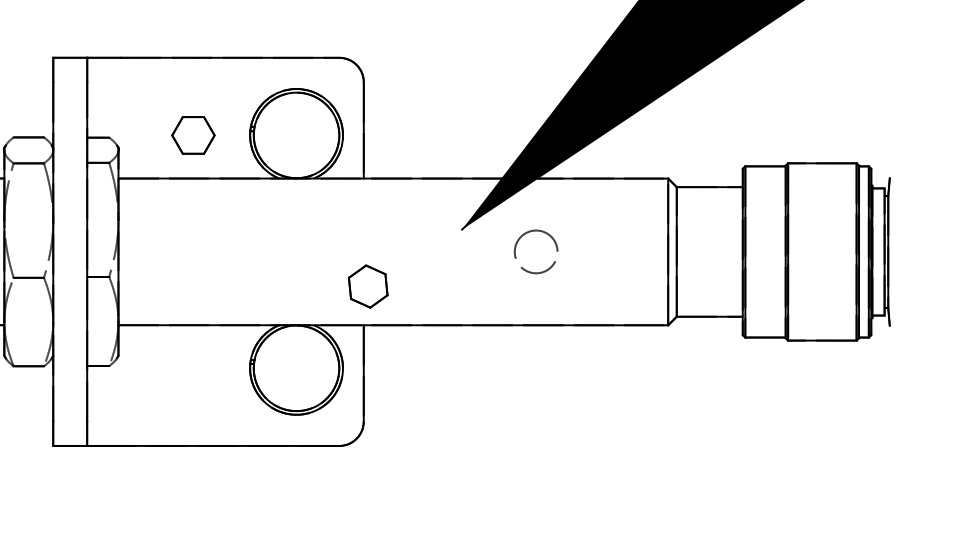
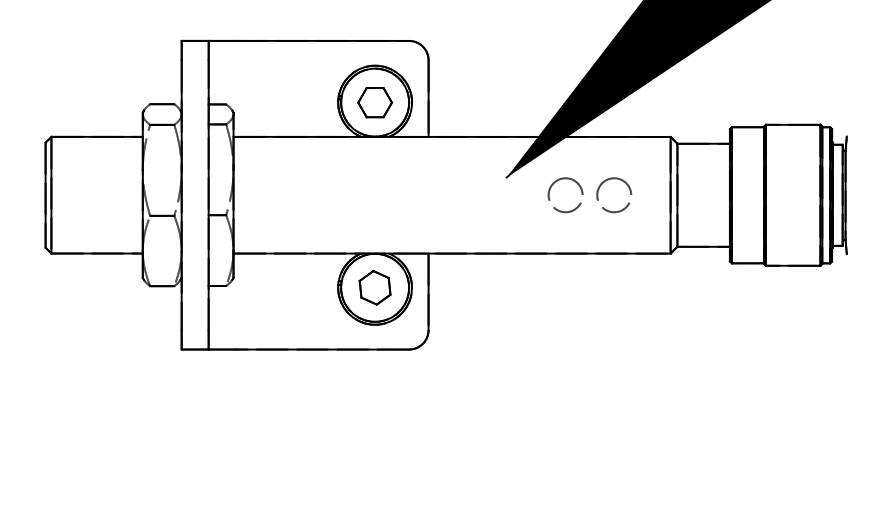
part: (193, 135) -> (375, 102), moved
part: (616, 247) -> (629, 191), added
part: (367, 286) -> (374, 287), moved

